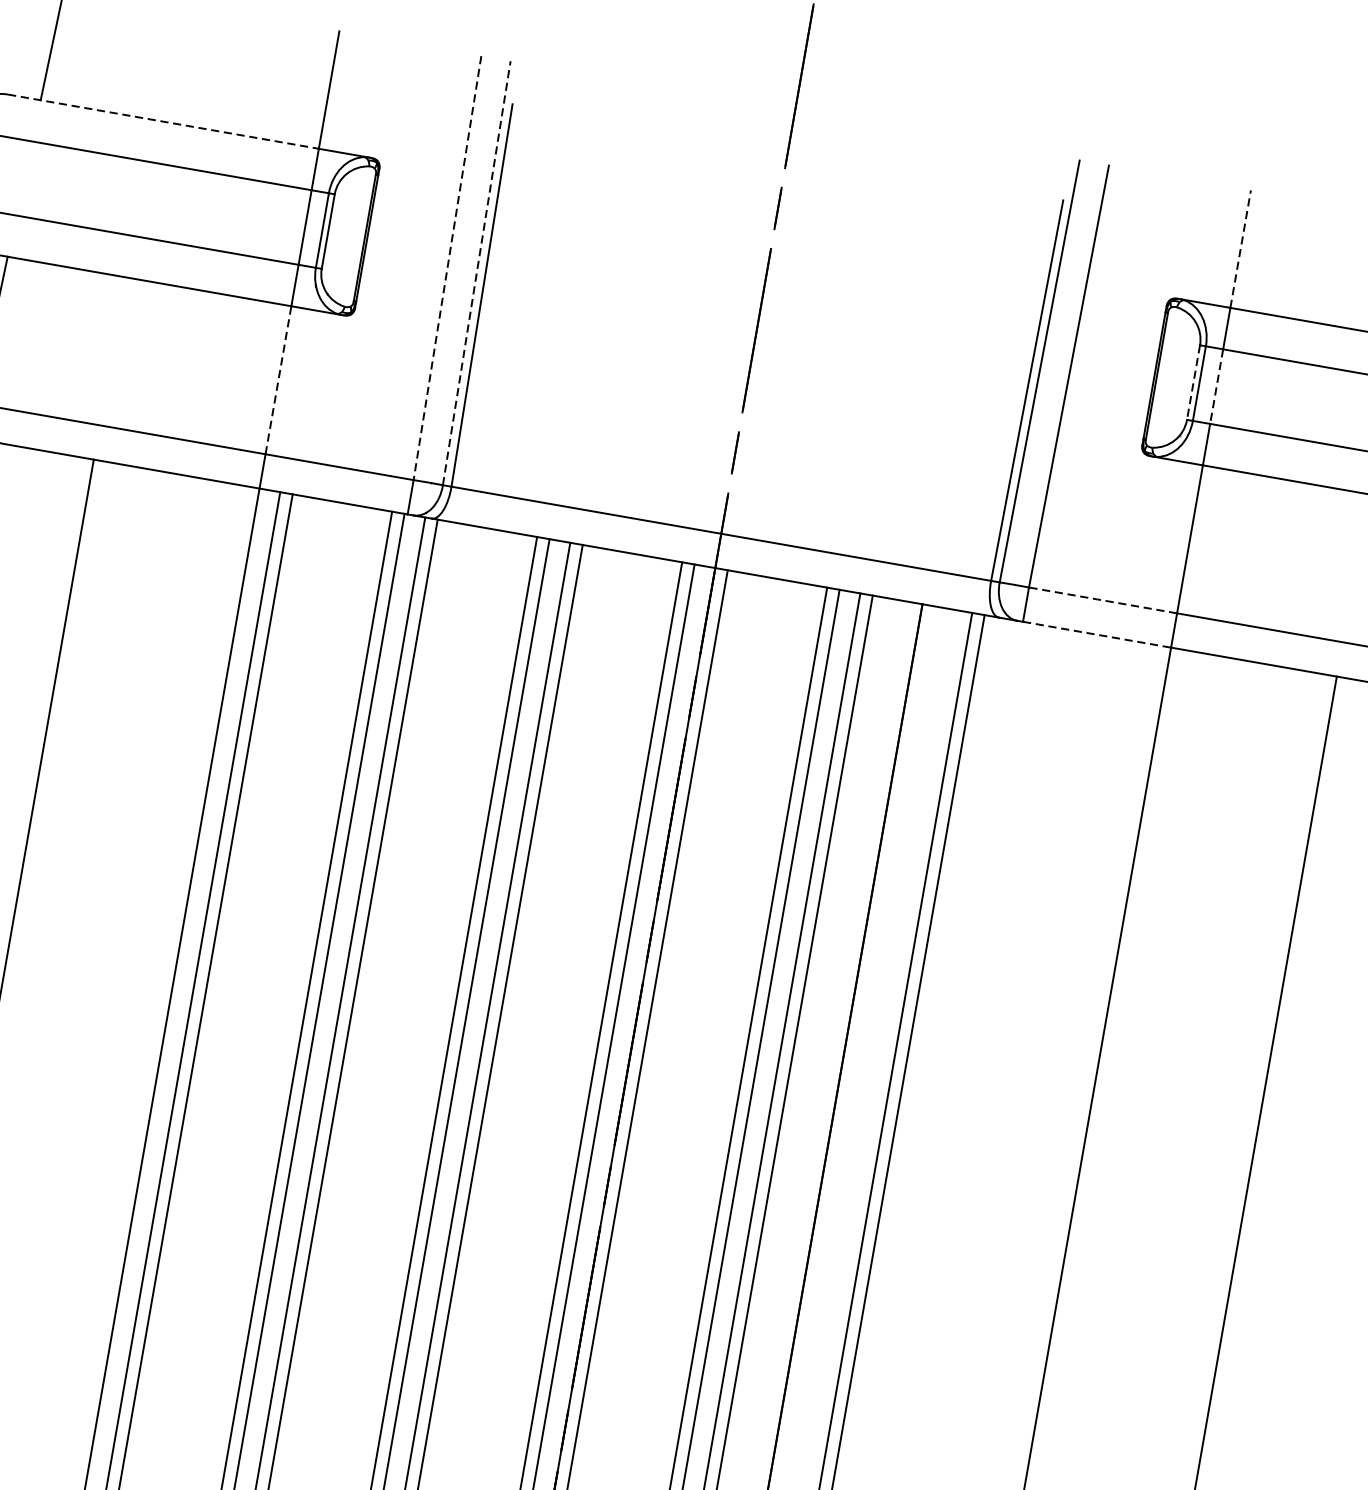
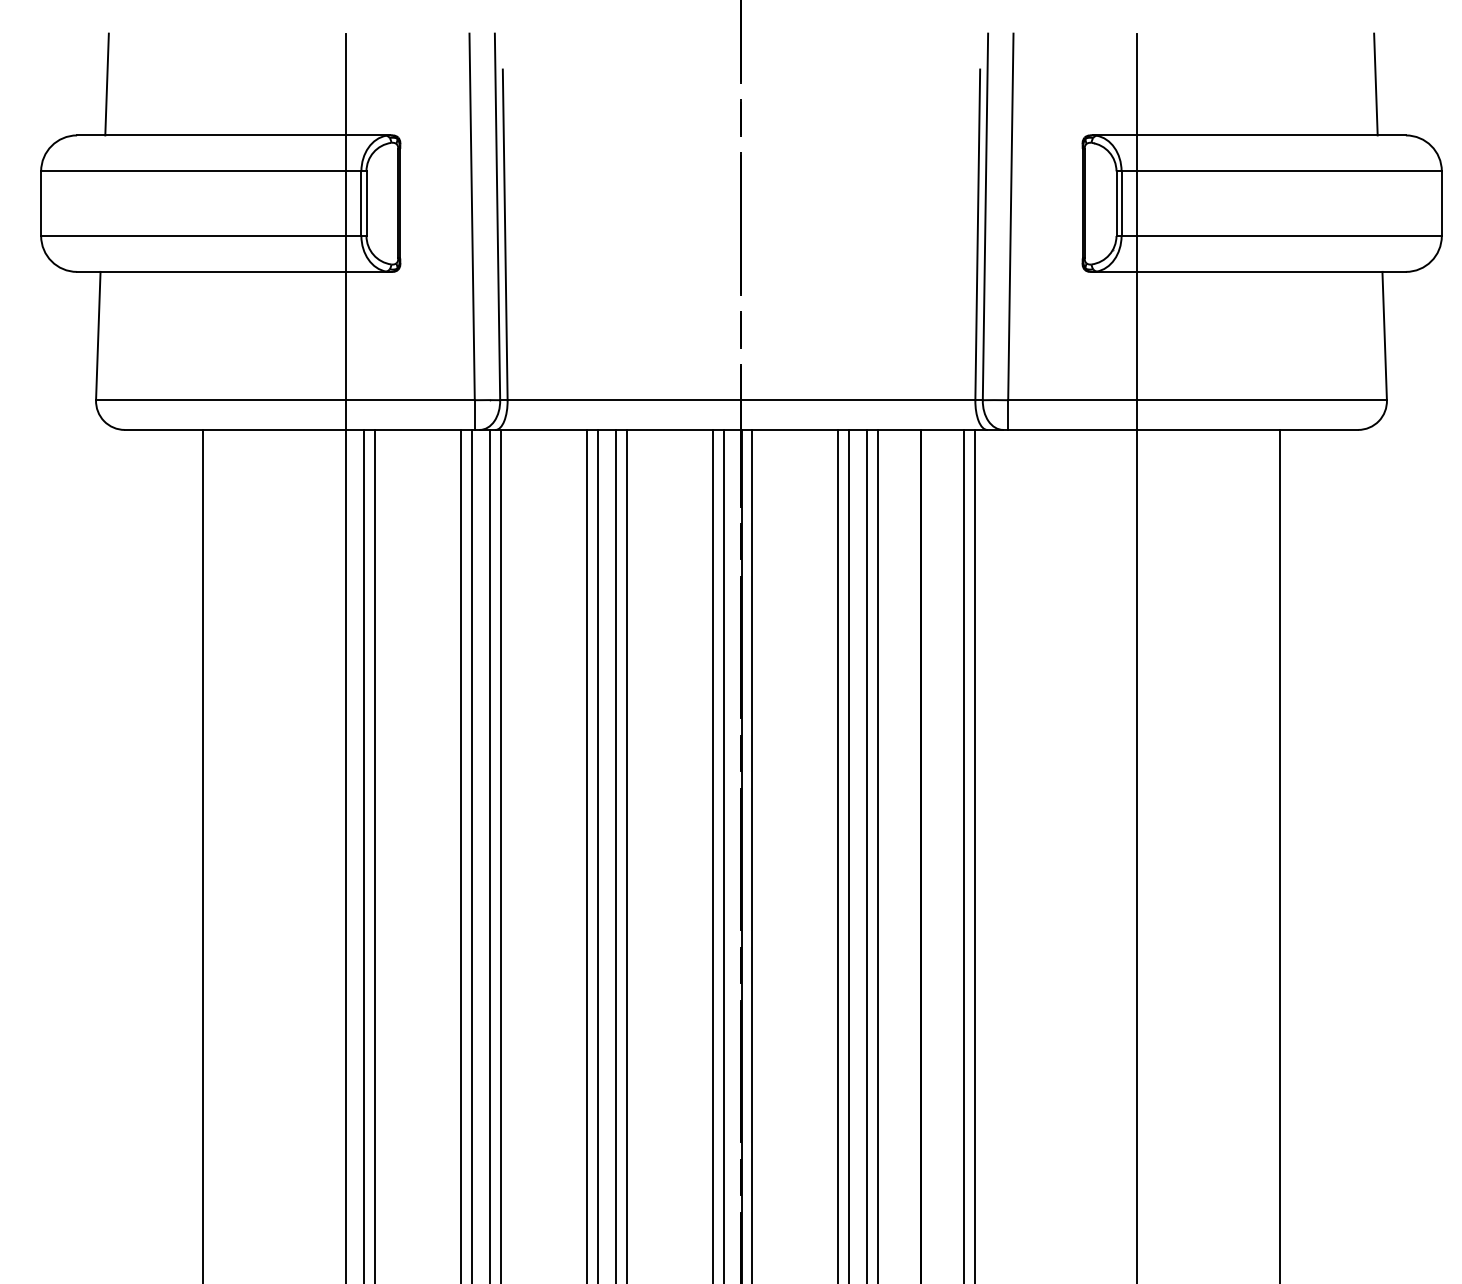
line: (163, 121) -> (211, 135), dashed -> solid
line: (1240, 249) -> (1136, 84), dashed -> solid
line: (447, 268) -> (472, 217), dashed -> solid
line: (476, 272) -> (497, 216), dashed -> solid
line: (278, 379) -> (346, 335), dashed -> solid
line: (1193, 383) -> (1116, 204), dashed -> solid
line: (1216, 387) -> (1136, 204), dashed -> solid
line: (1101, 600) -> (1071, 400), dashed -> solid
line: (1097, 634) -> (1072, 429), dashed -> solid

